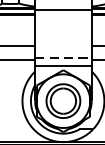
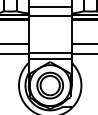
line: (63, 57) -> (50, 52), dashed -> solid

